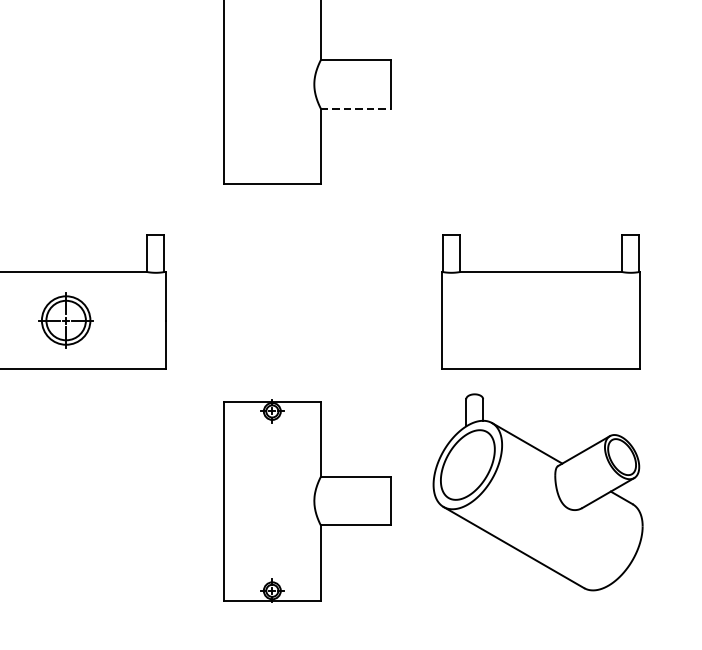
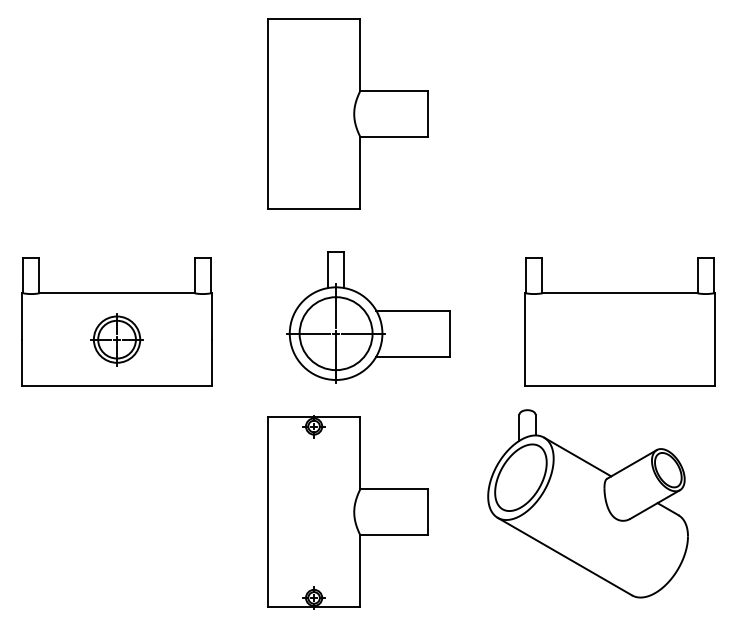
line: (356, 109) -> (394, 137), dashed -> solid
part: (329, 297) -> (368, 317), added
part: (540, 301) -> (619, 321), moved
part: (537, 491) -> (587, 503), moved

